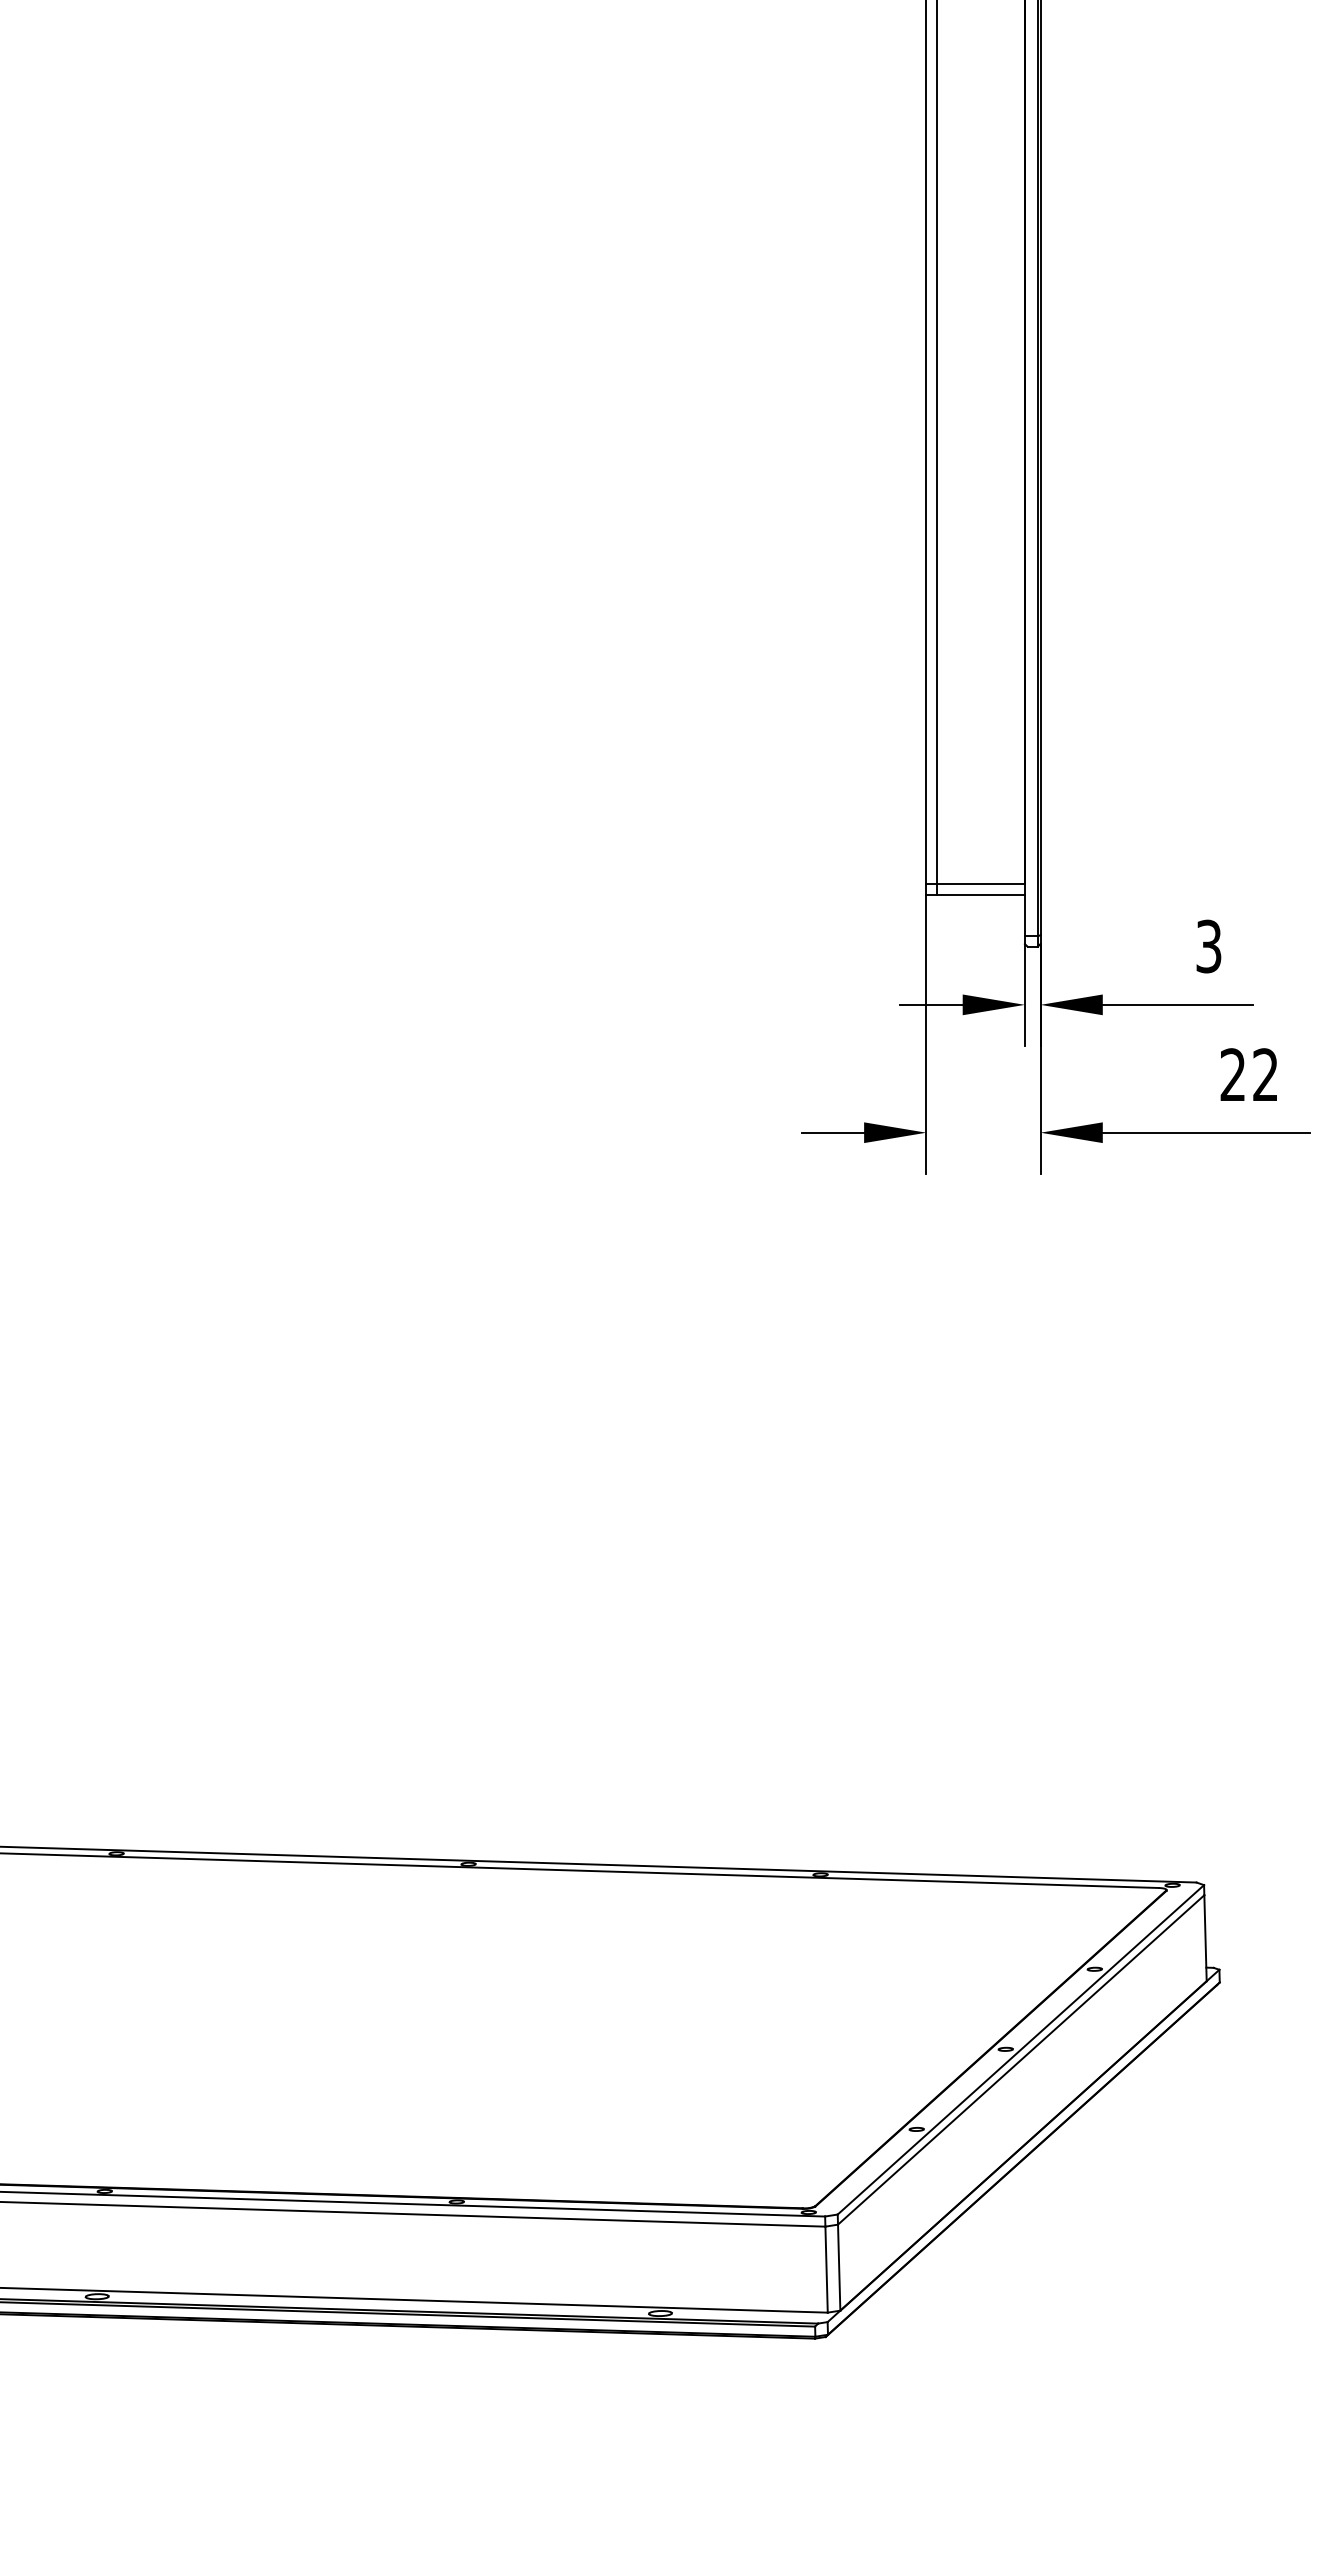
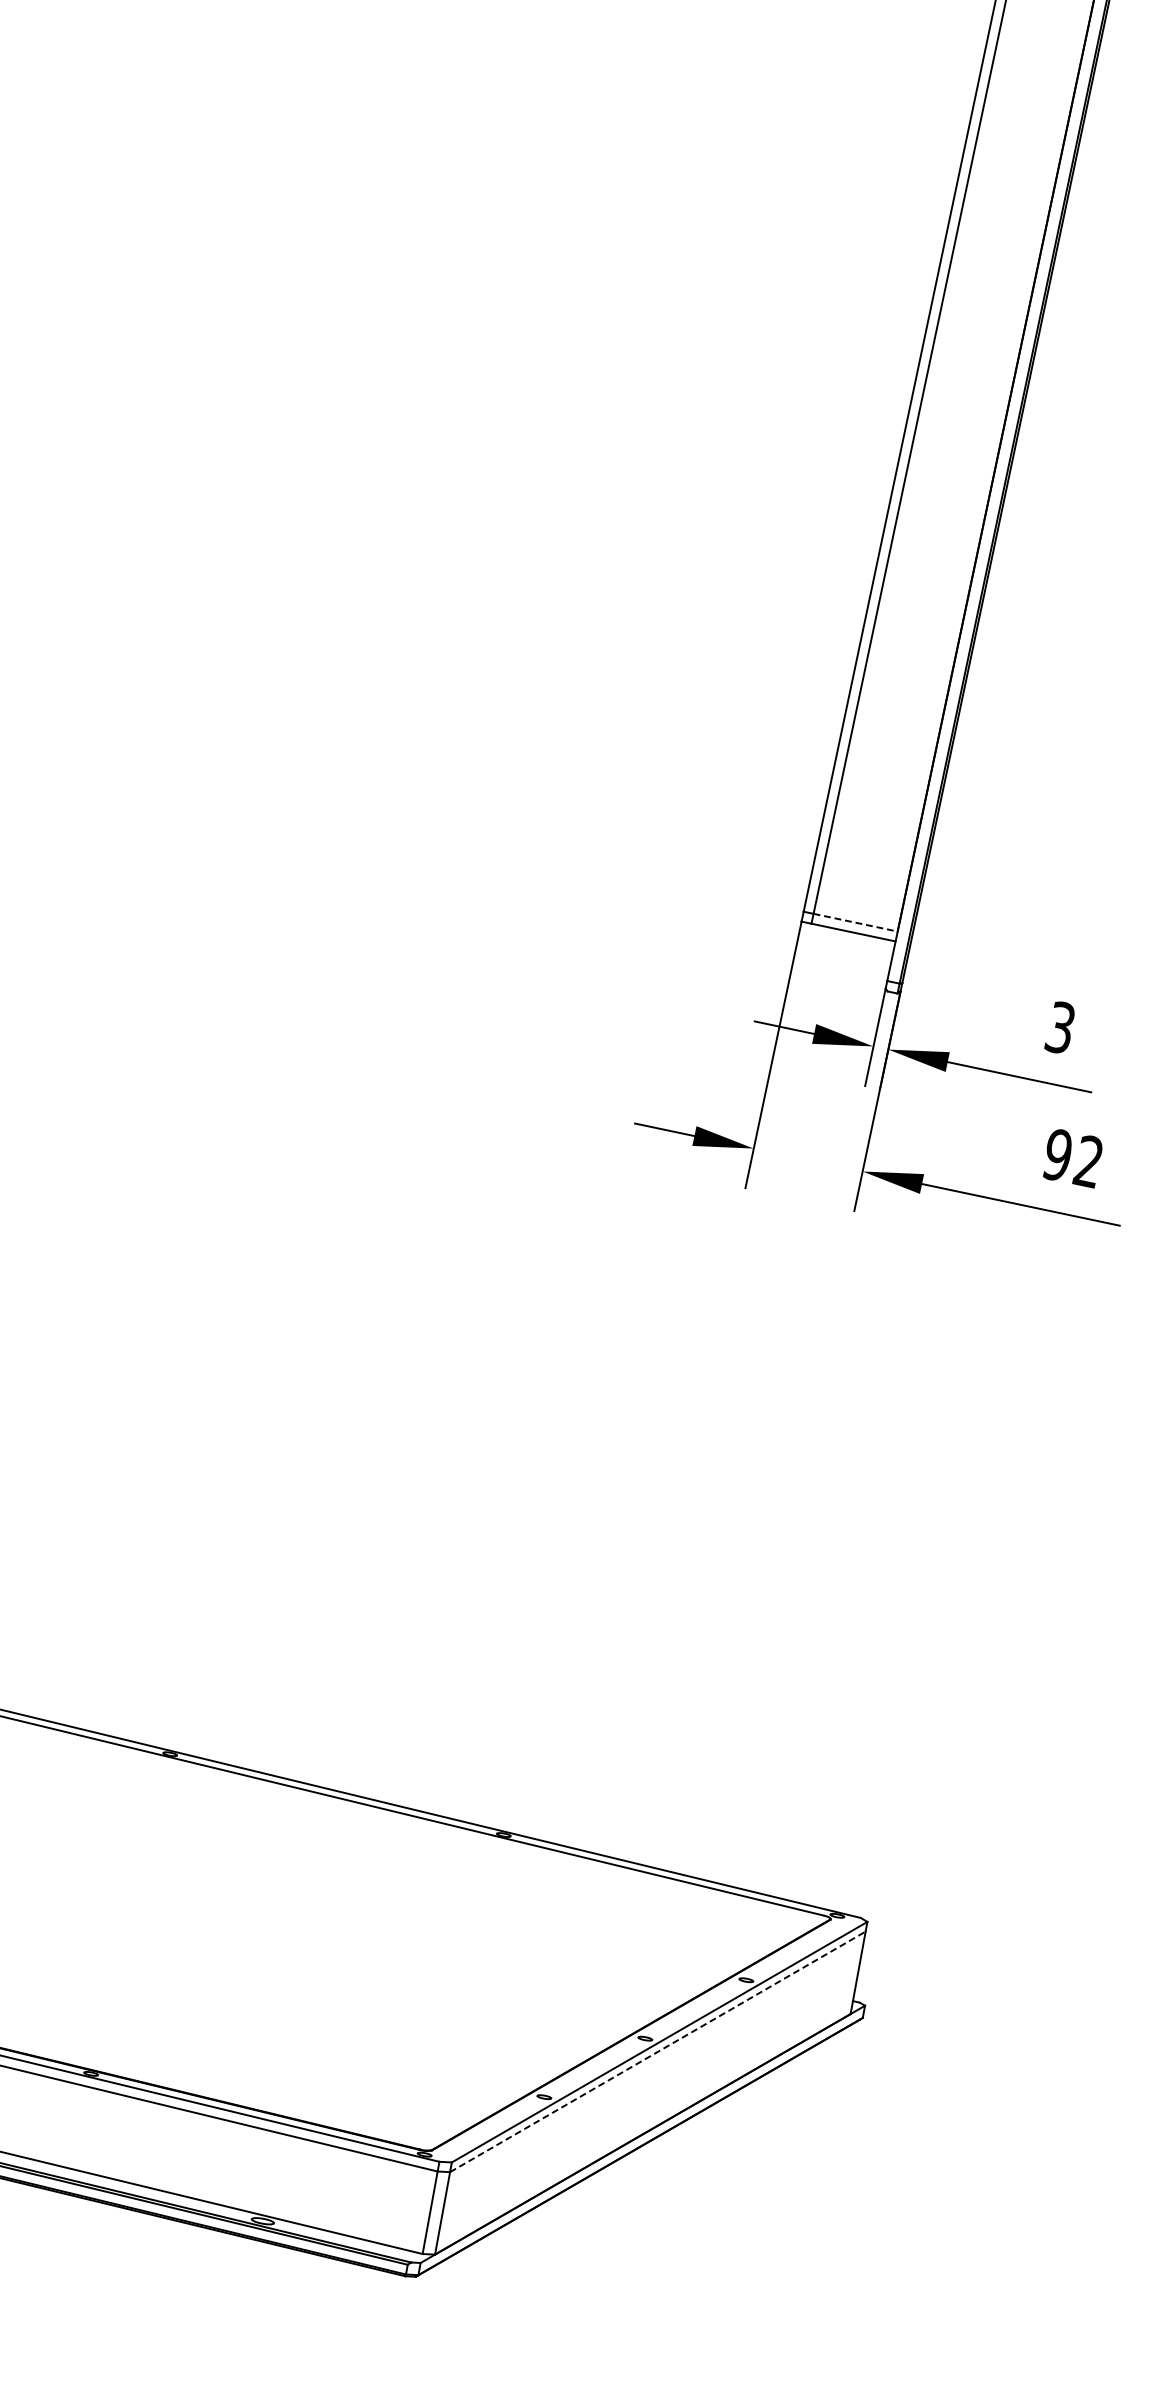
line: (981, 884) -> (856, 922), solid -> dashed
text: (1232, 1074) -> (1057, 1154), 22 -> 92
line: (1021, 2059) -> (658, 2051), solid -> dashed

